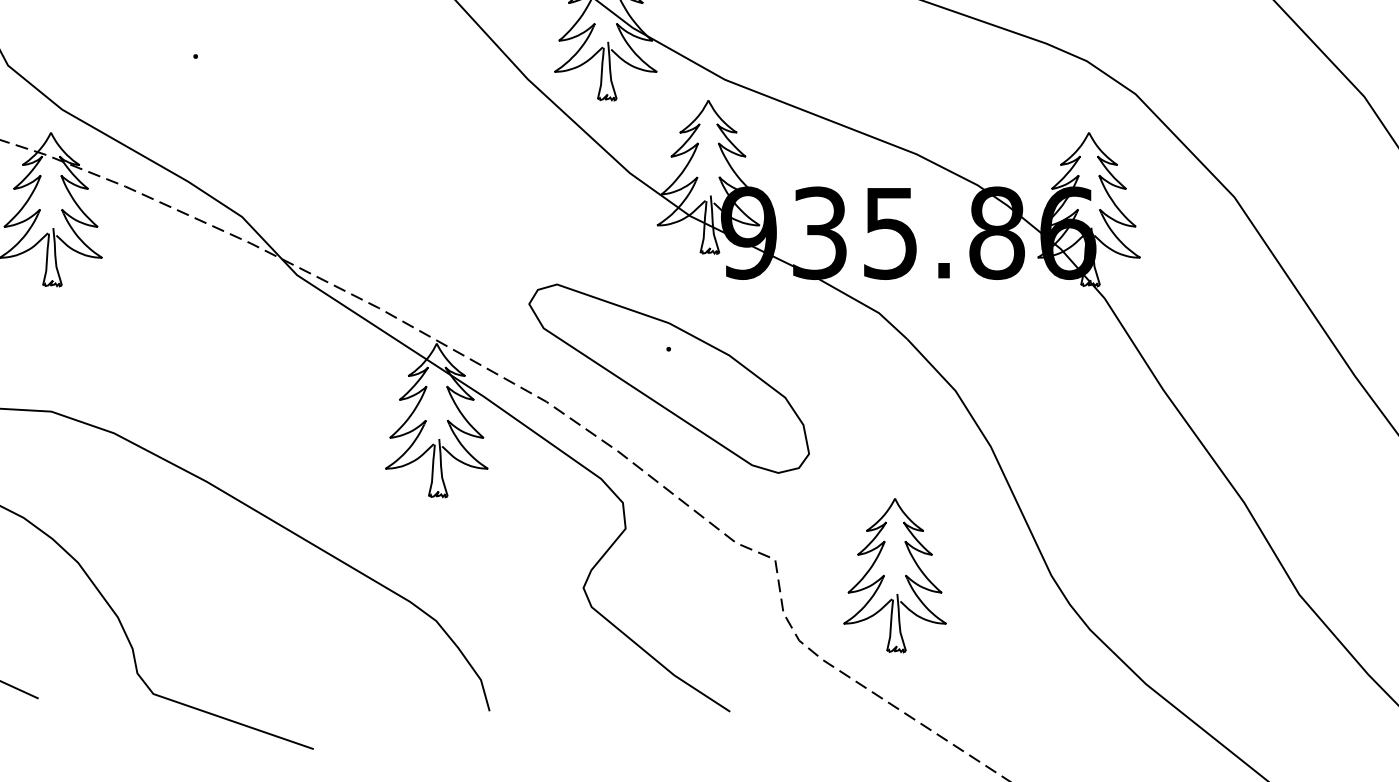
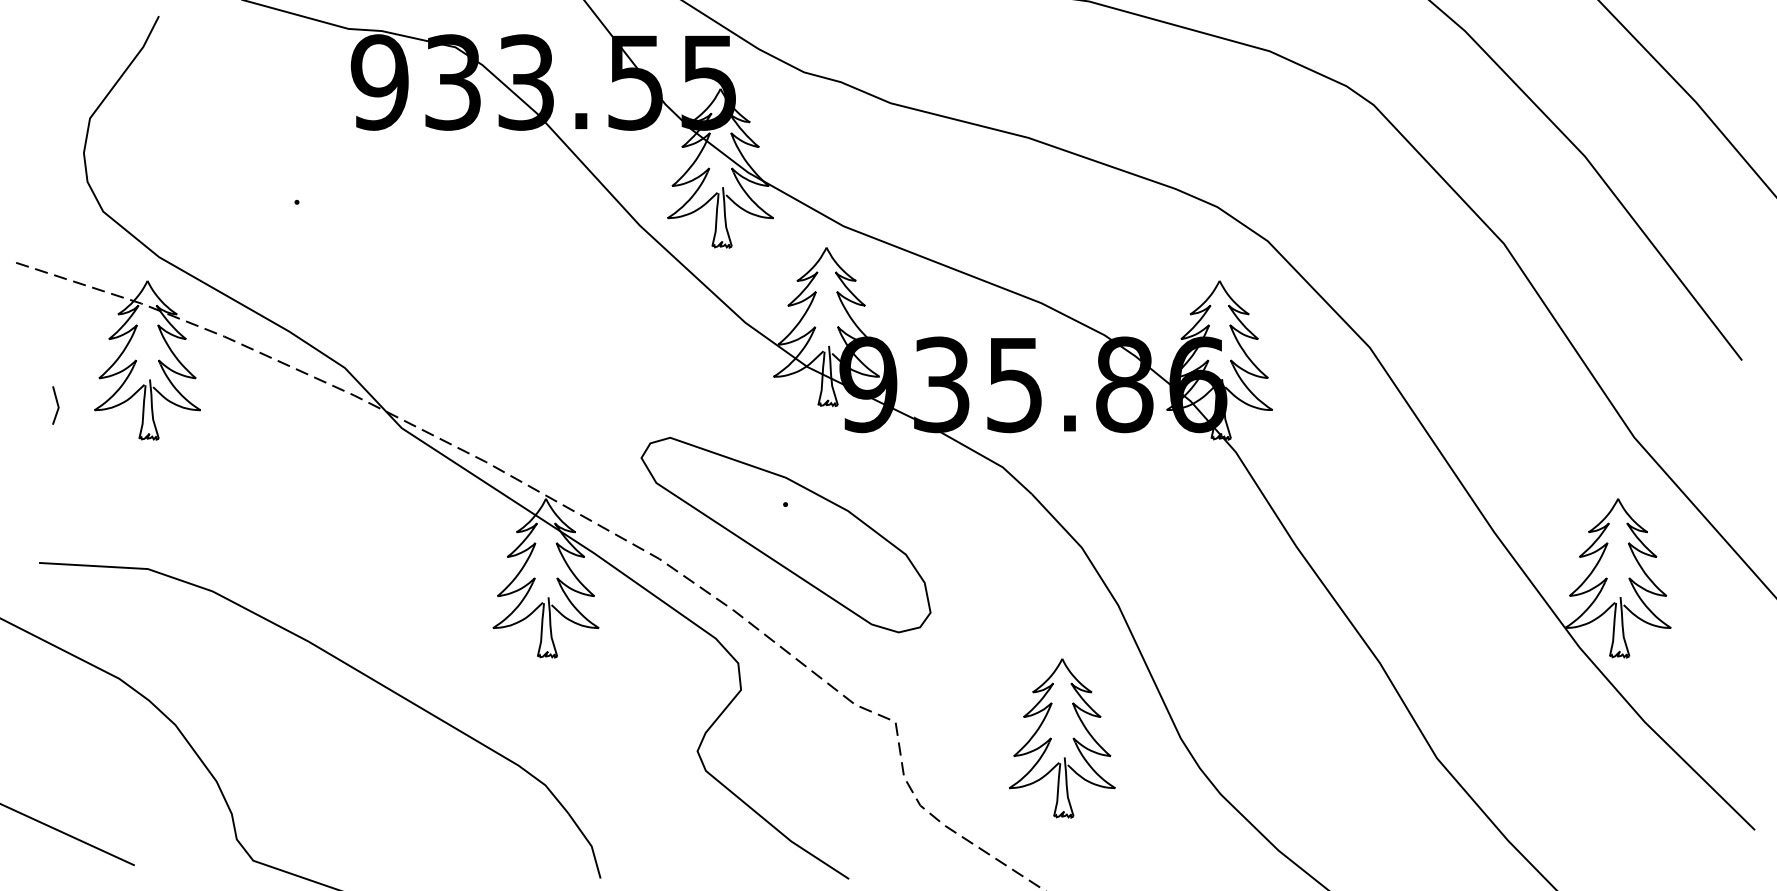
part: (895, 575) -> (1062, 738), moved

